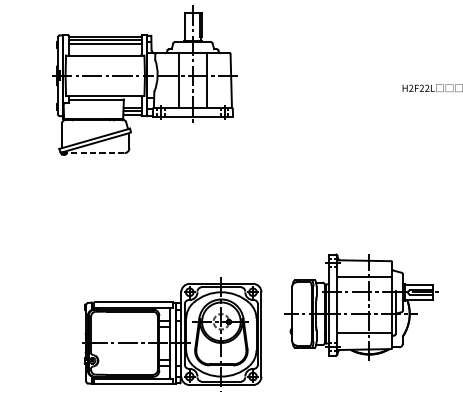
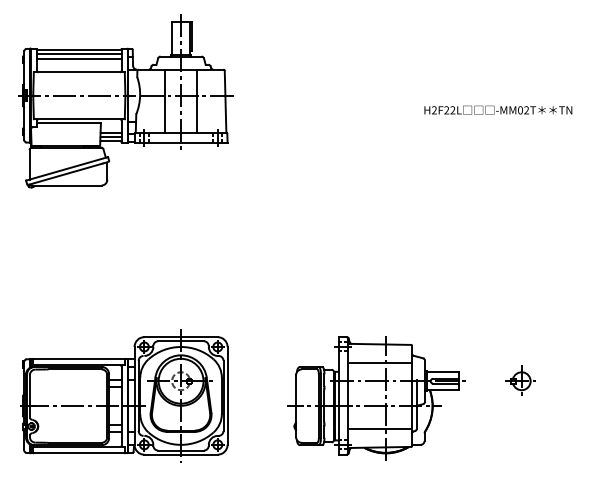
line: (94, 153) -> (66, 185), dashed -> solid
part: (361, 307) -> (376, 398), moved
part: (172, 334) -> (124, 395), moved

